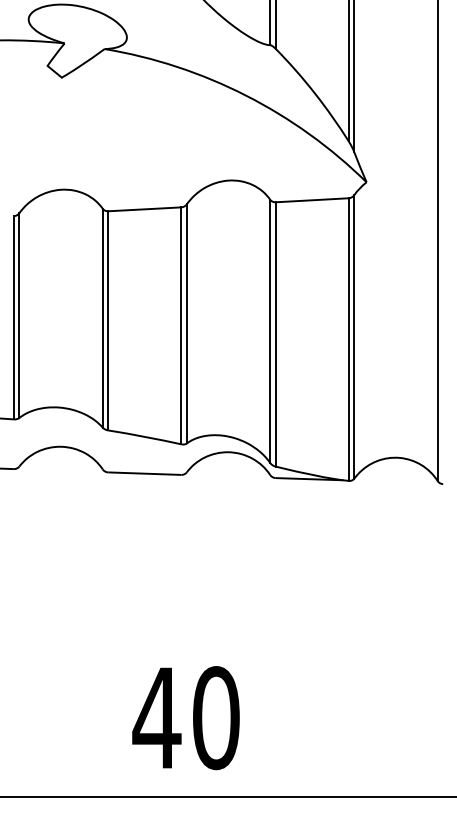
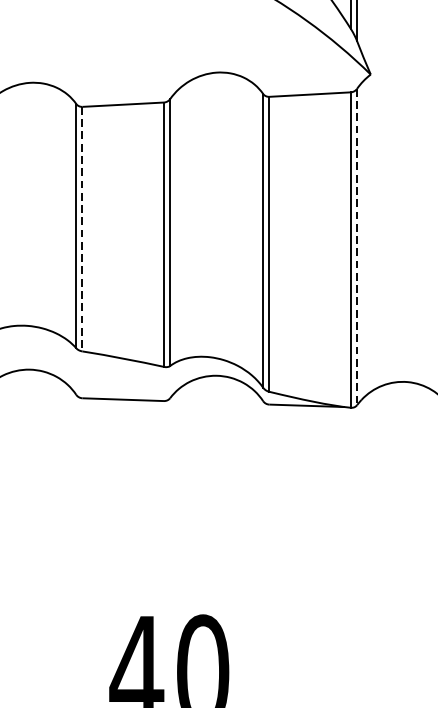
line: (108, 320) -> (82, 228), solid -> dashed
line: (354, 336) -> (357, 246), solid -> dashed

